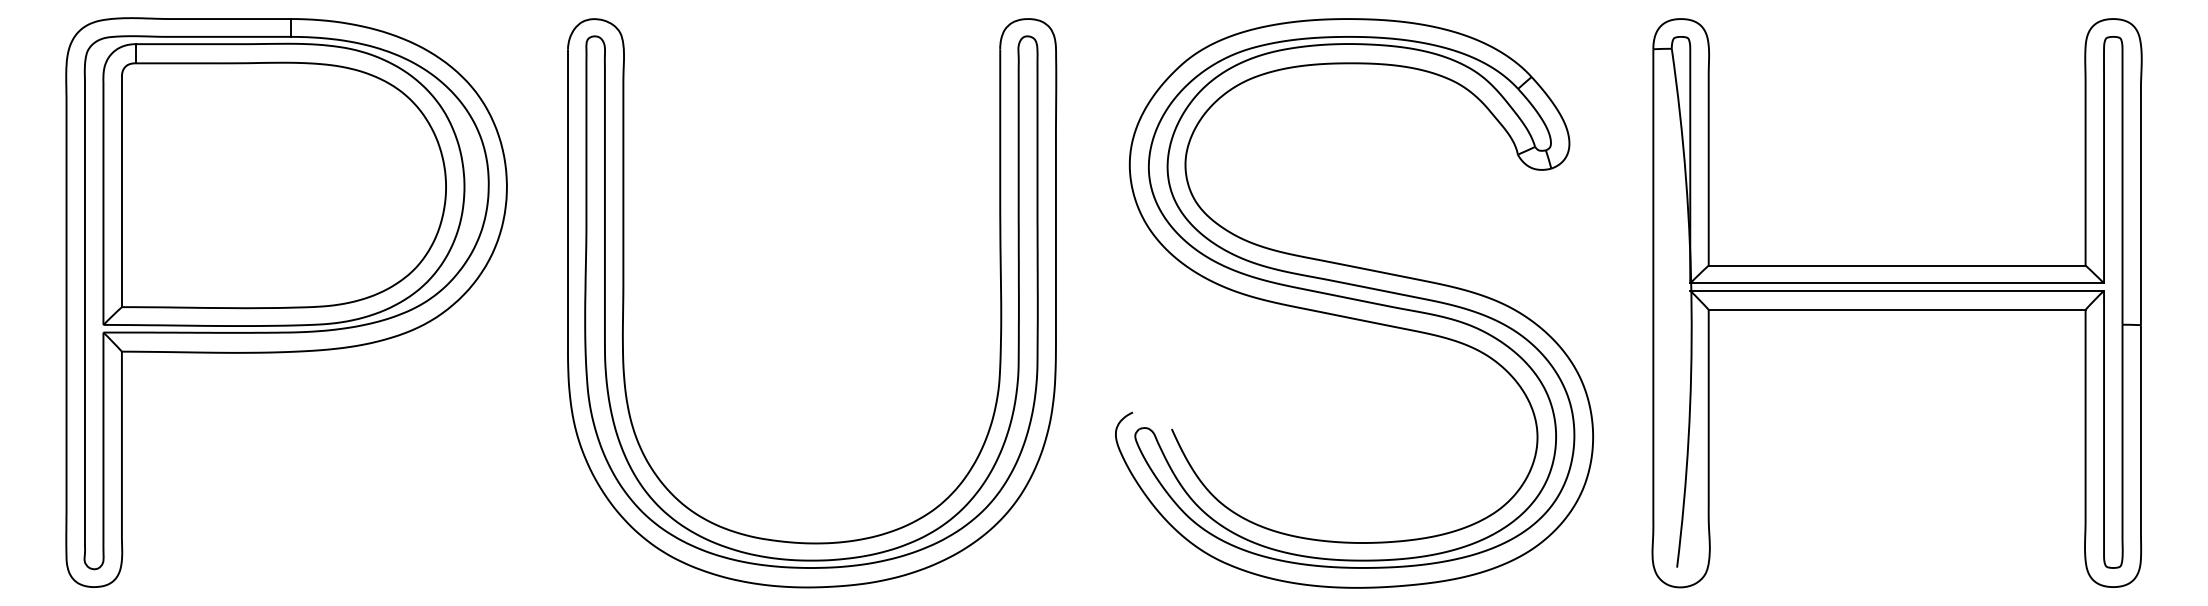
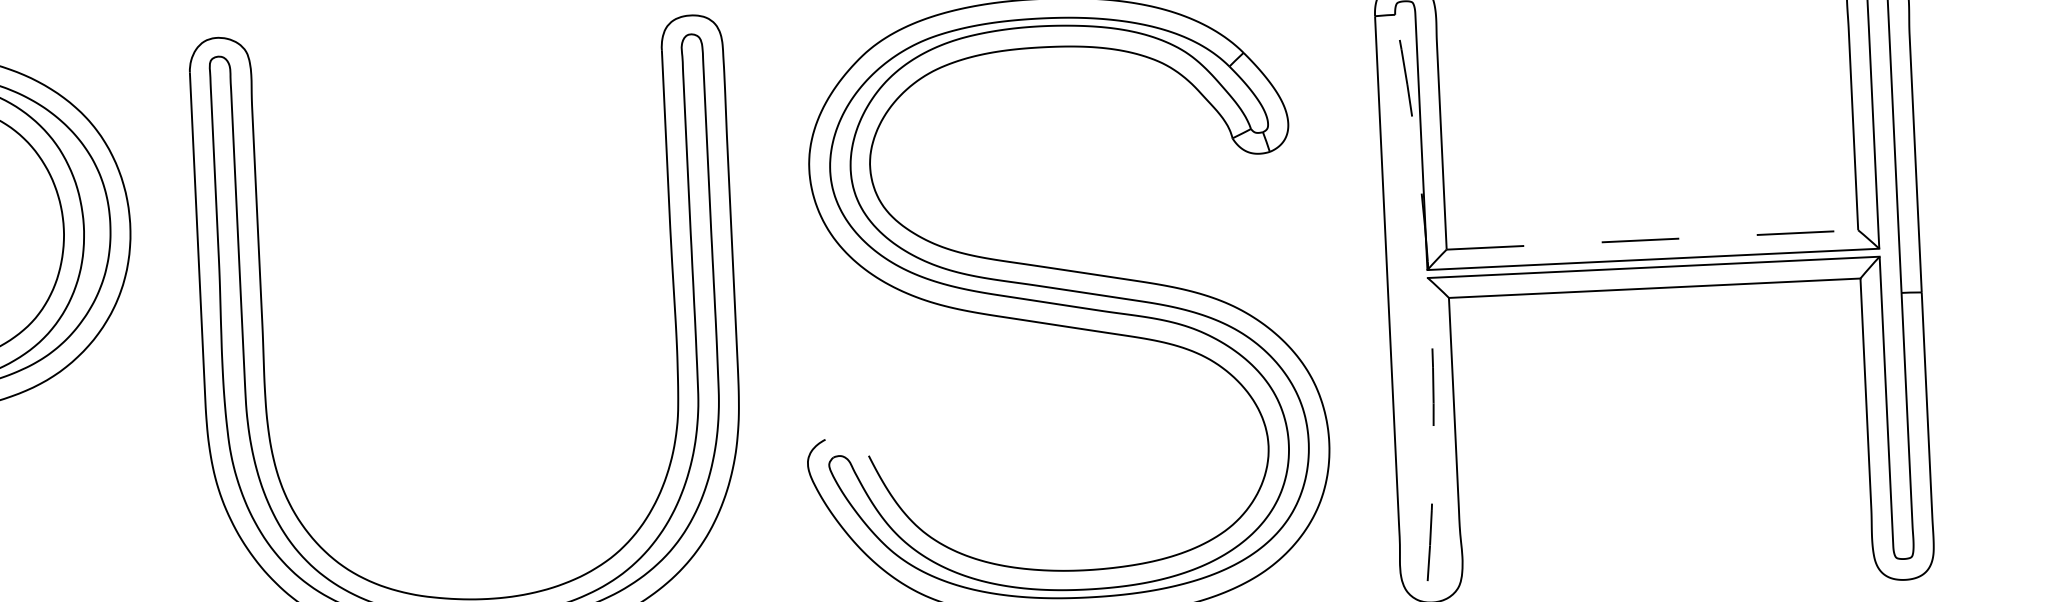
line: (1897, 265) -> (1652, 239), solid -> dashed
arc: (1691, 308) -> (1430, 297), solid -> dashed

